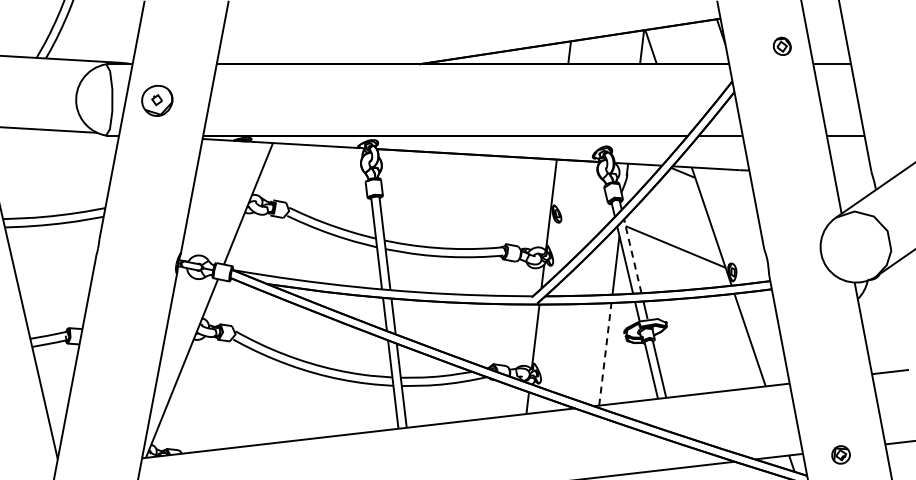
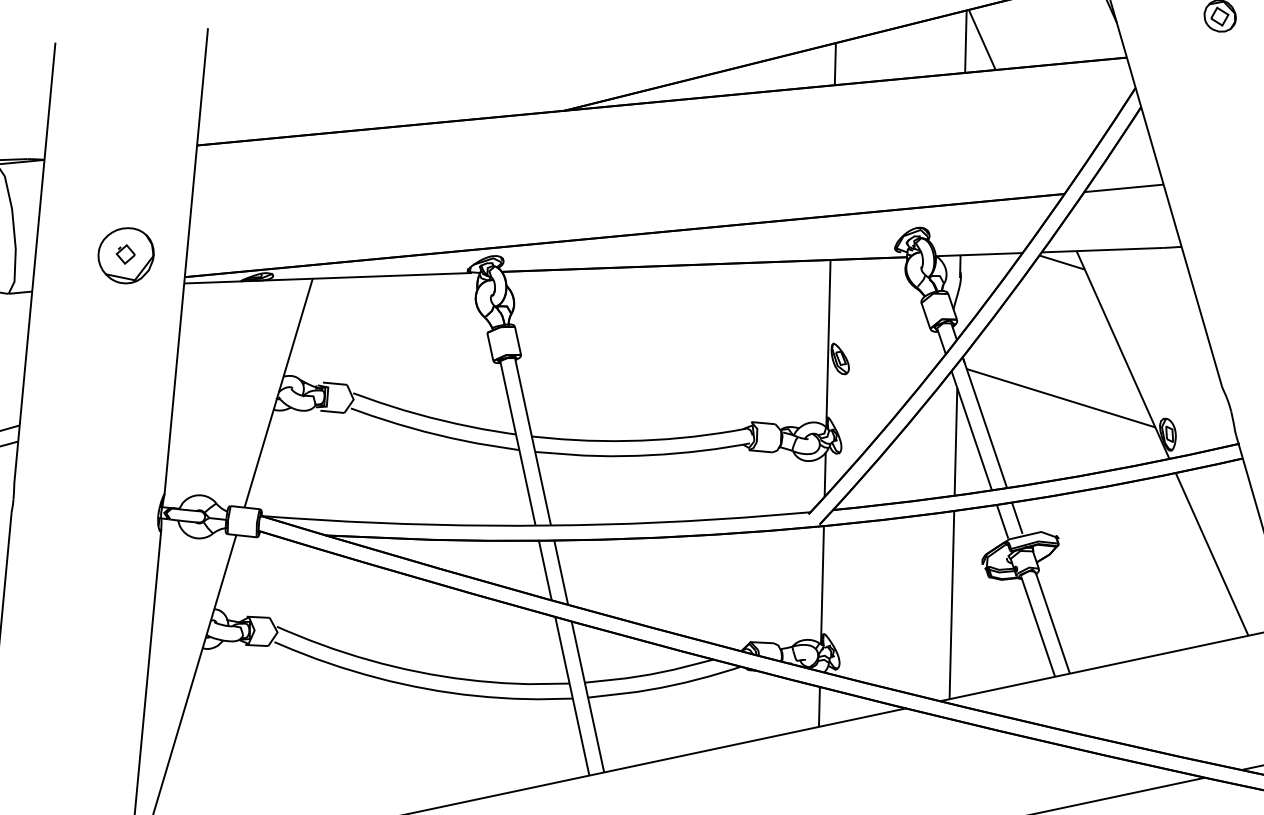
part: (157, 100) -> (126, 255), moved
line: (632, 256) -> (984, 422), dashed -> solid
line: (605, 354) -> (952, 605), dashed -> solid

